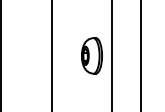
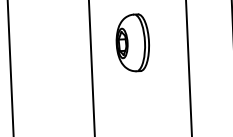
part: (91, 55) -> (131, 42), moved

